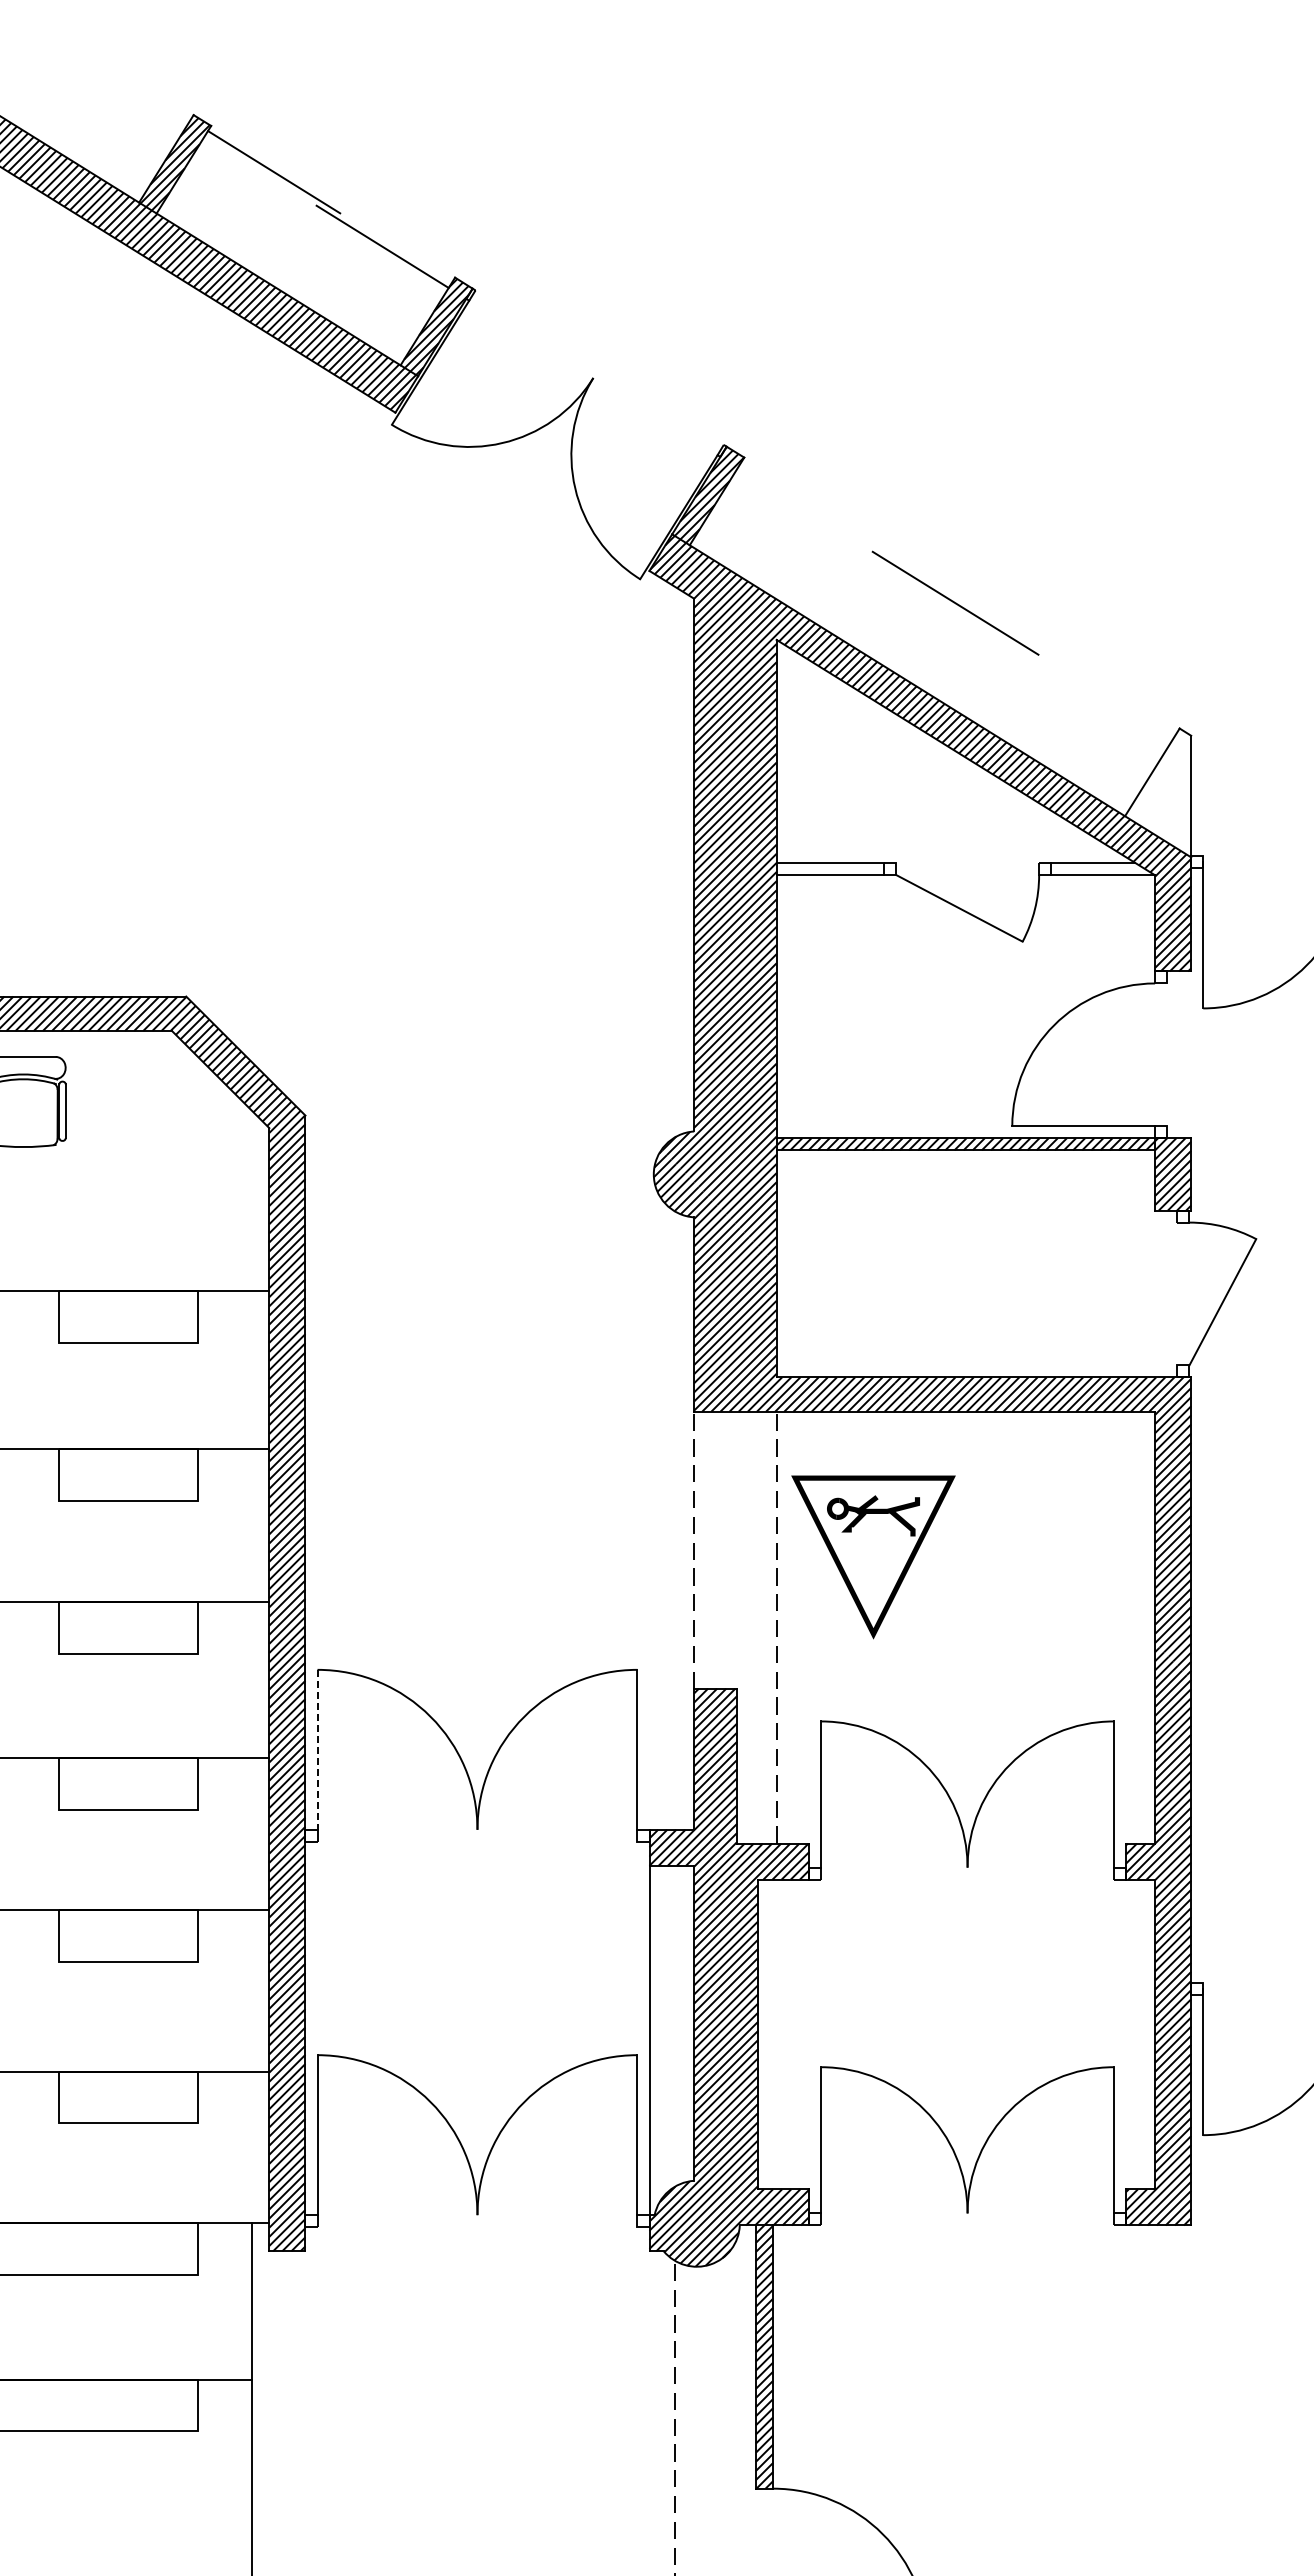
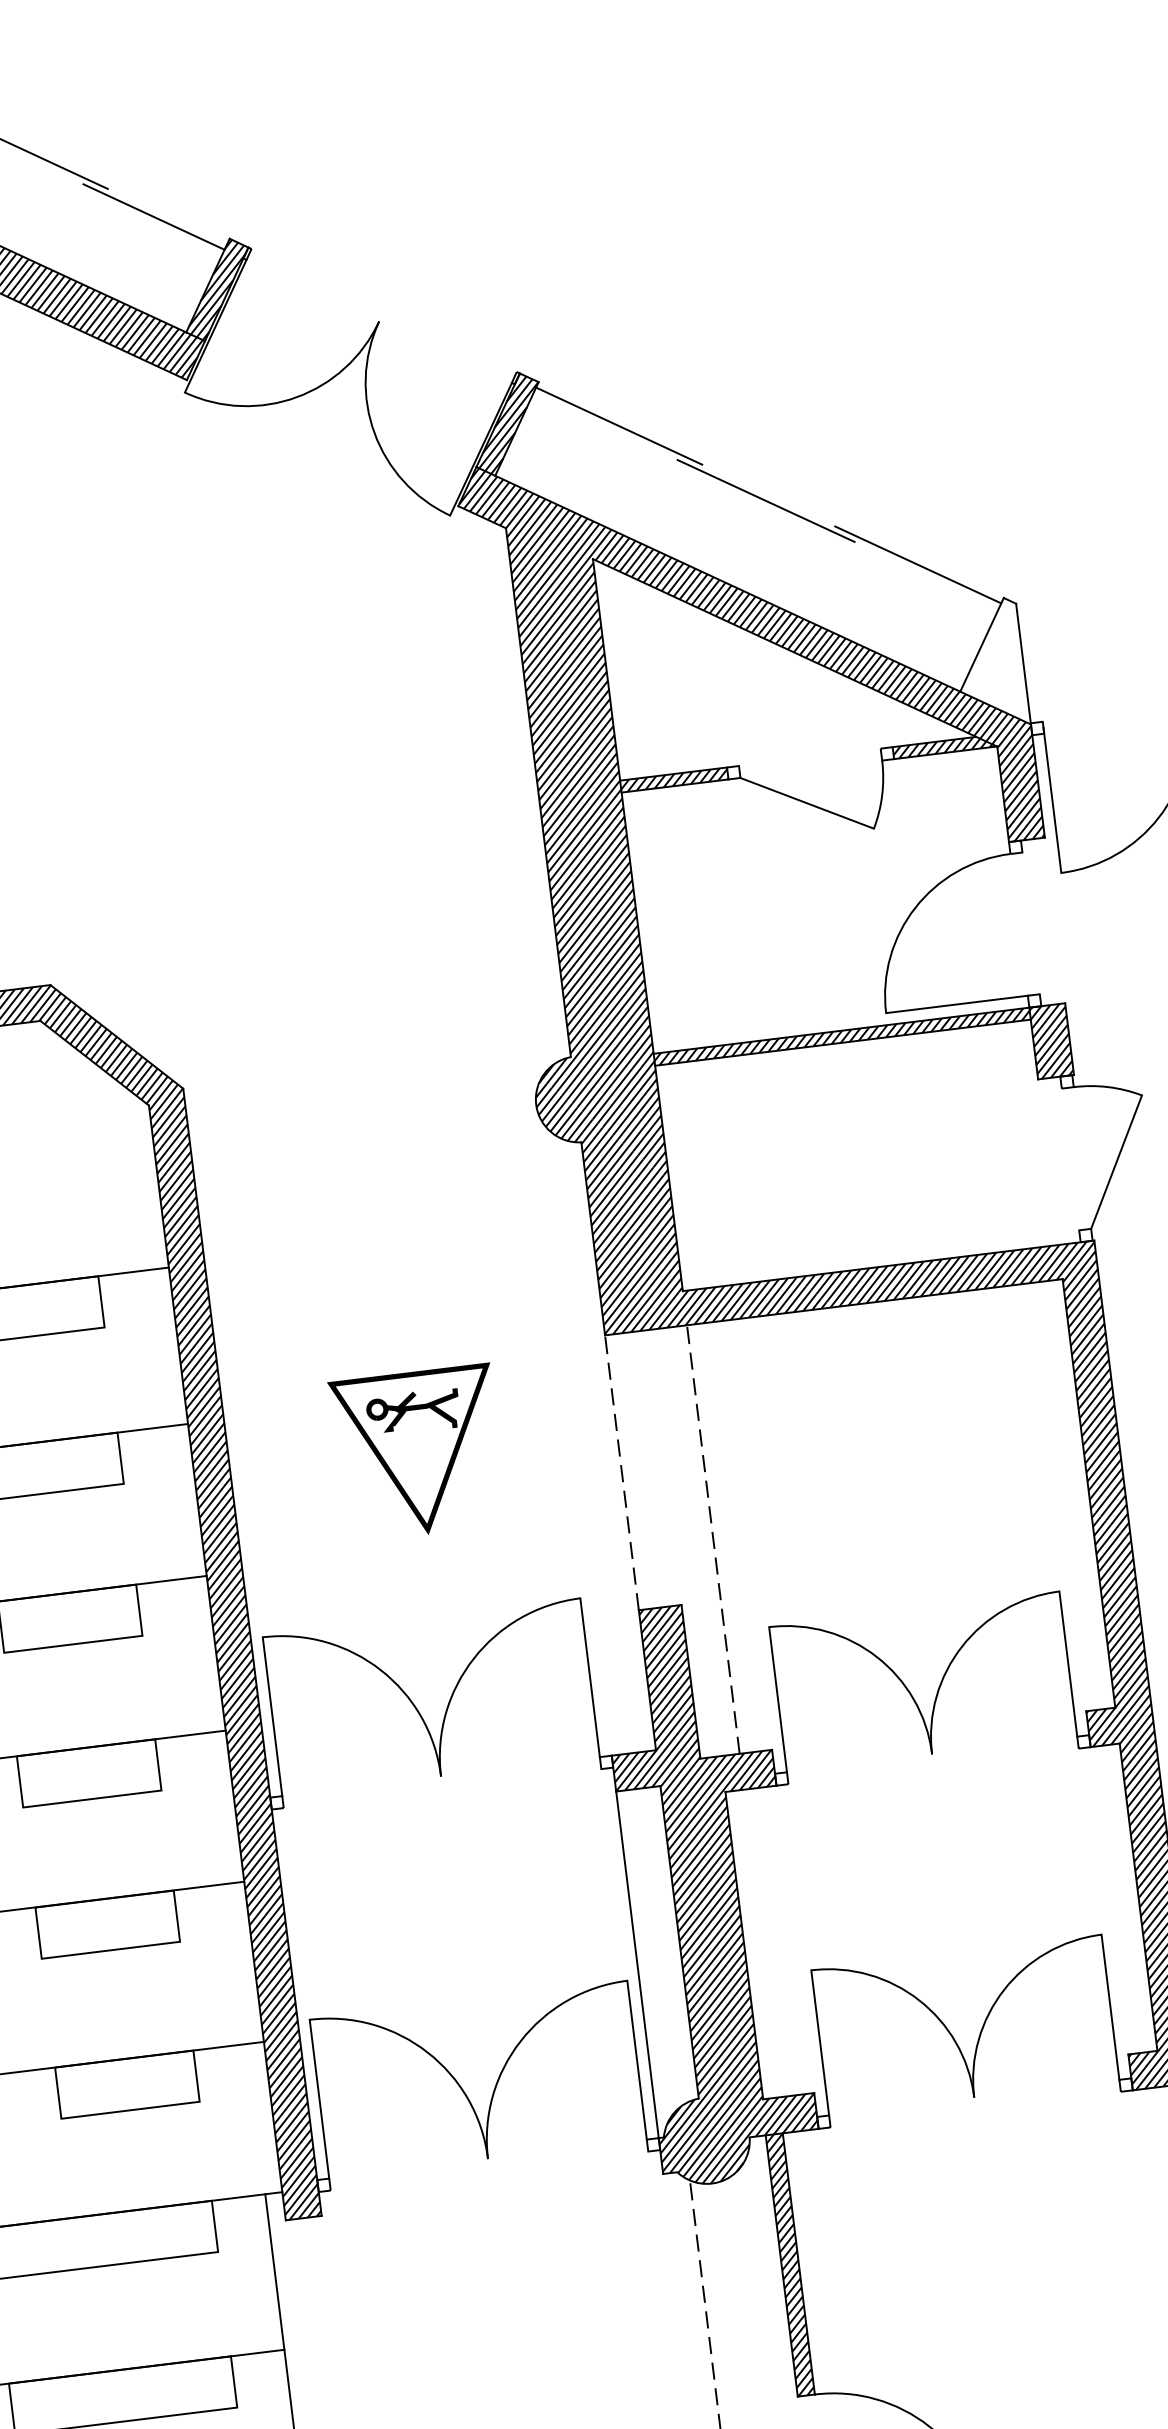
line: (818, 510) -> (618, 425), added
line: (1098, 685) -> (917, 565), added
hatch: (830, 869) -> (674, 780), added
hatch: (1100, 869) -> (942, 747), added
part: (873, 1557) -> (418, 1453), moved
line: (317, 1749) -> (272, 1716), dashed -> solid

